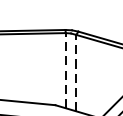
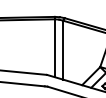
line: (65, 70) -> (54, 48), dashed -> solid
line: (76, 72) -> (63, 49), dashed -> solid

